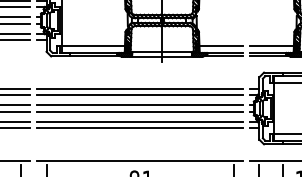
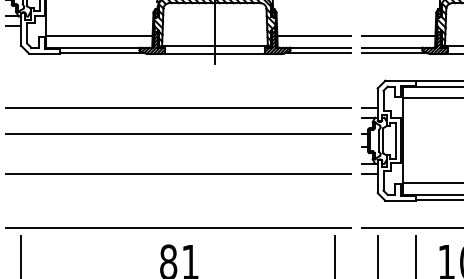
line: (140, 94) -> (178, 117), removed
line: (140, 112) -> (178, 147), removed
line: (140, 122) -> (178, 164), removed

